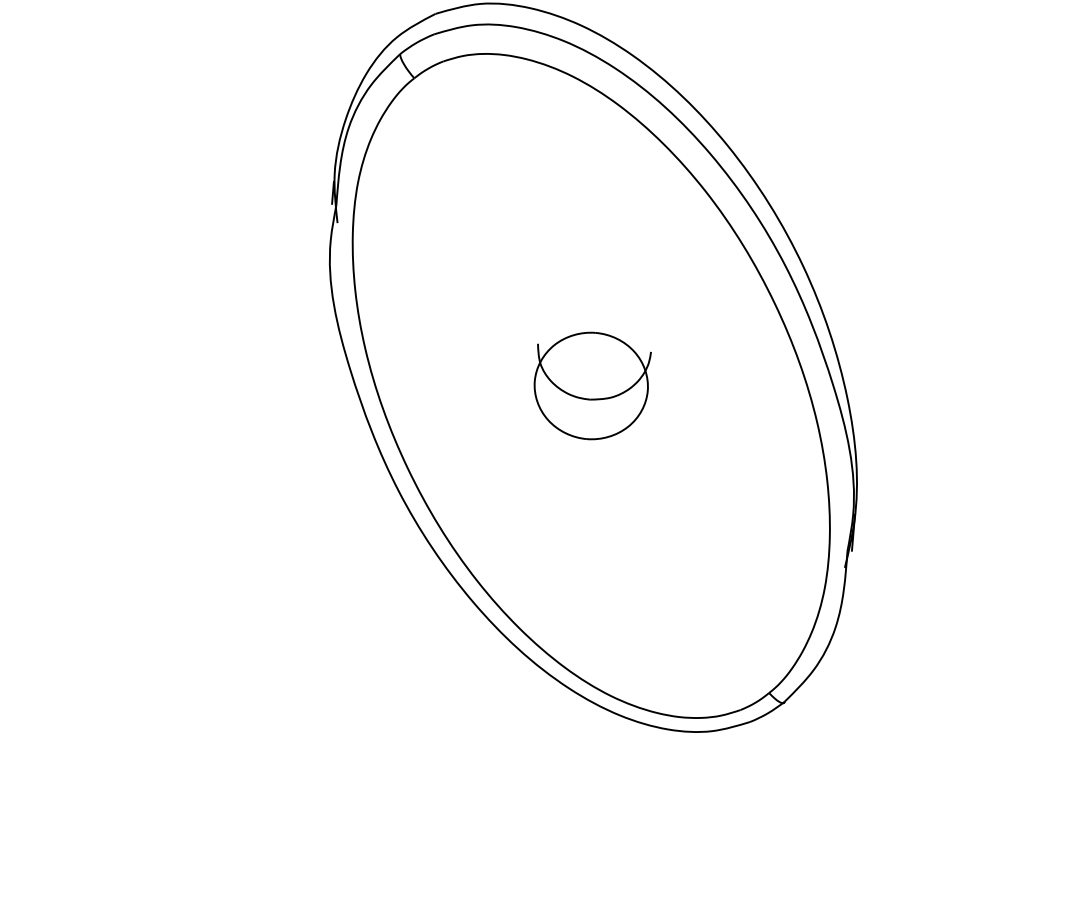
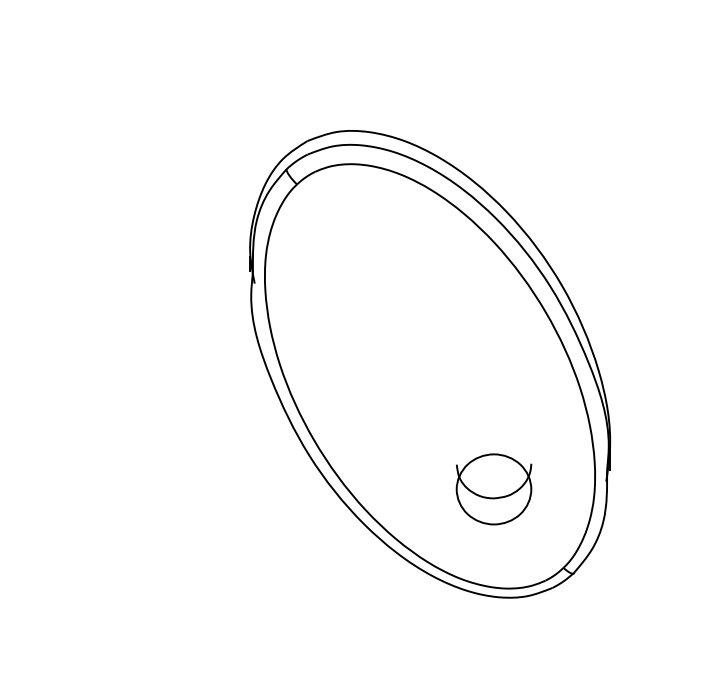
part: (590, 386) -> (493, 489), moved

